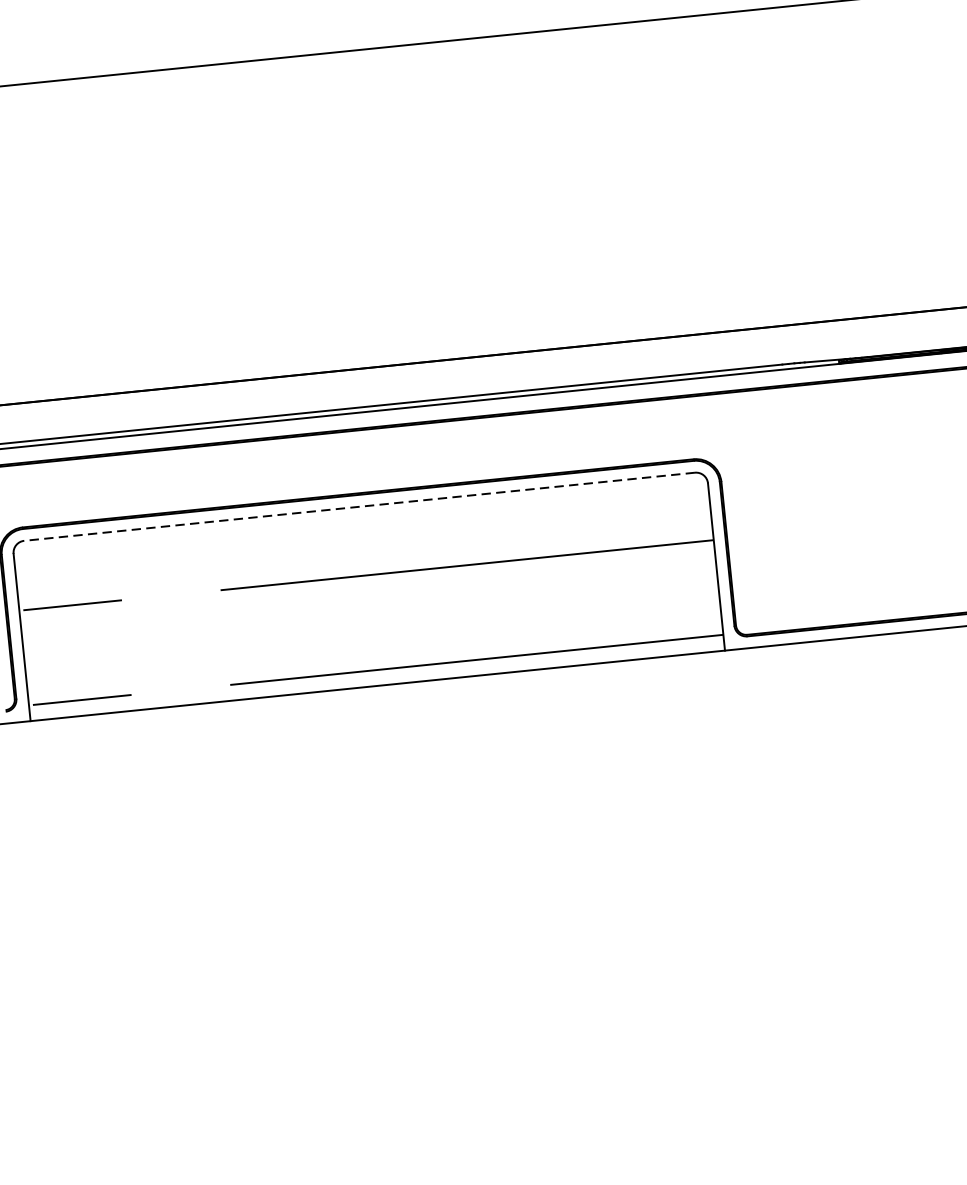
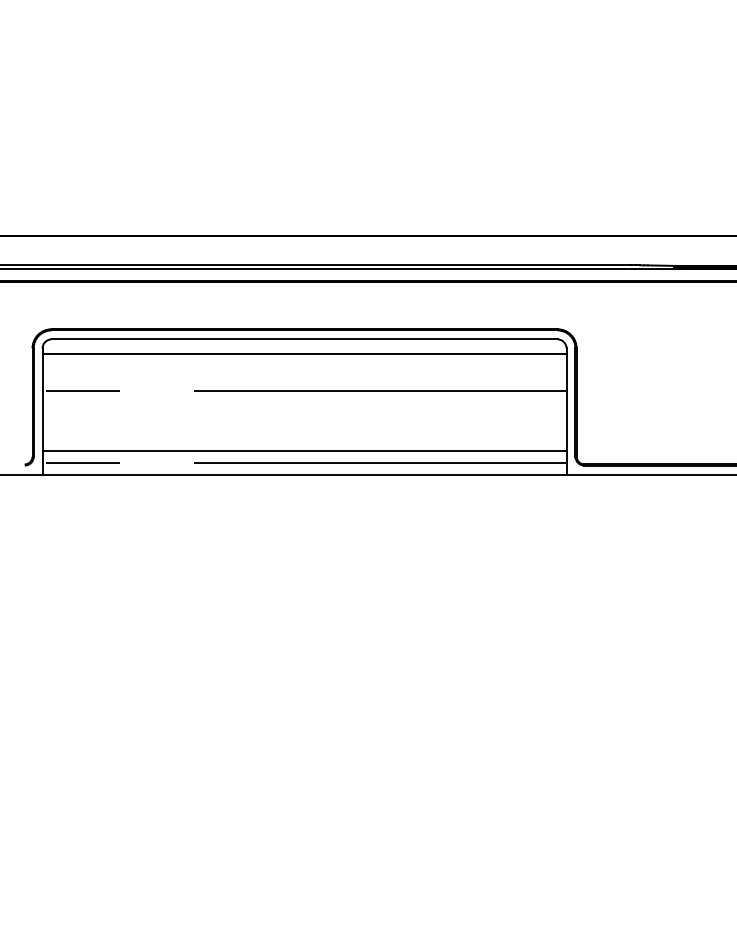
line: (359, 506) -> (304, 339), dashed -> solid
line: (361, 526) -> (304, 354), added
line: (374, 654) -> (304, 450), added

